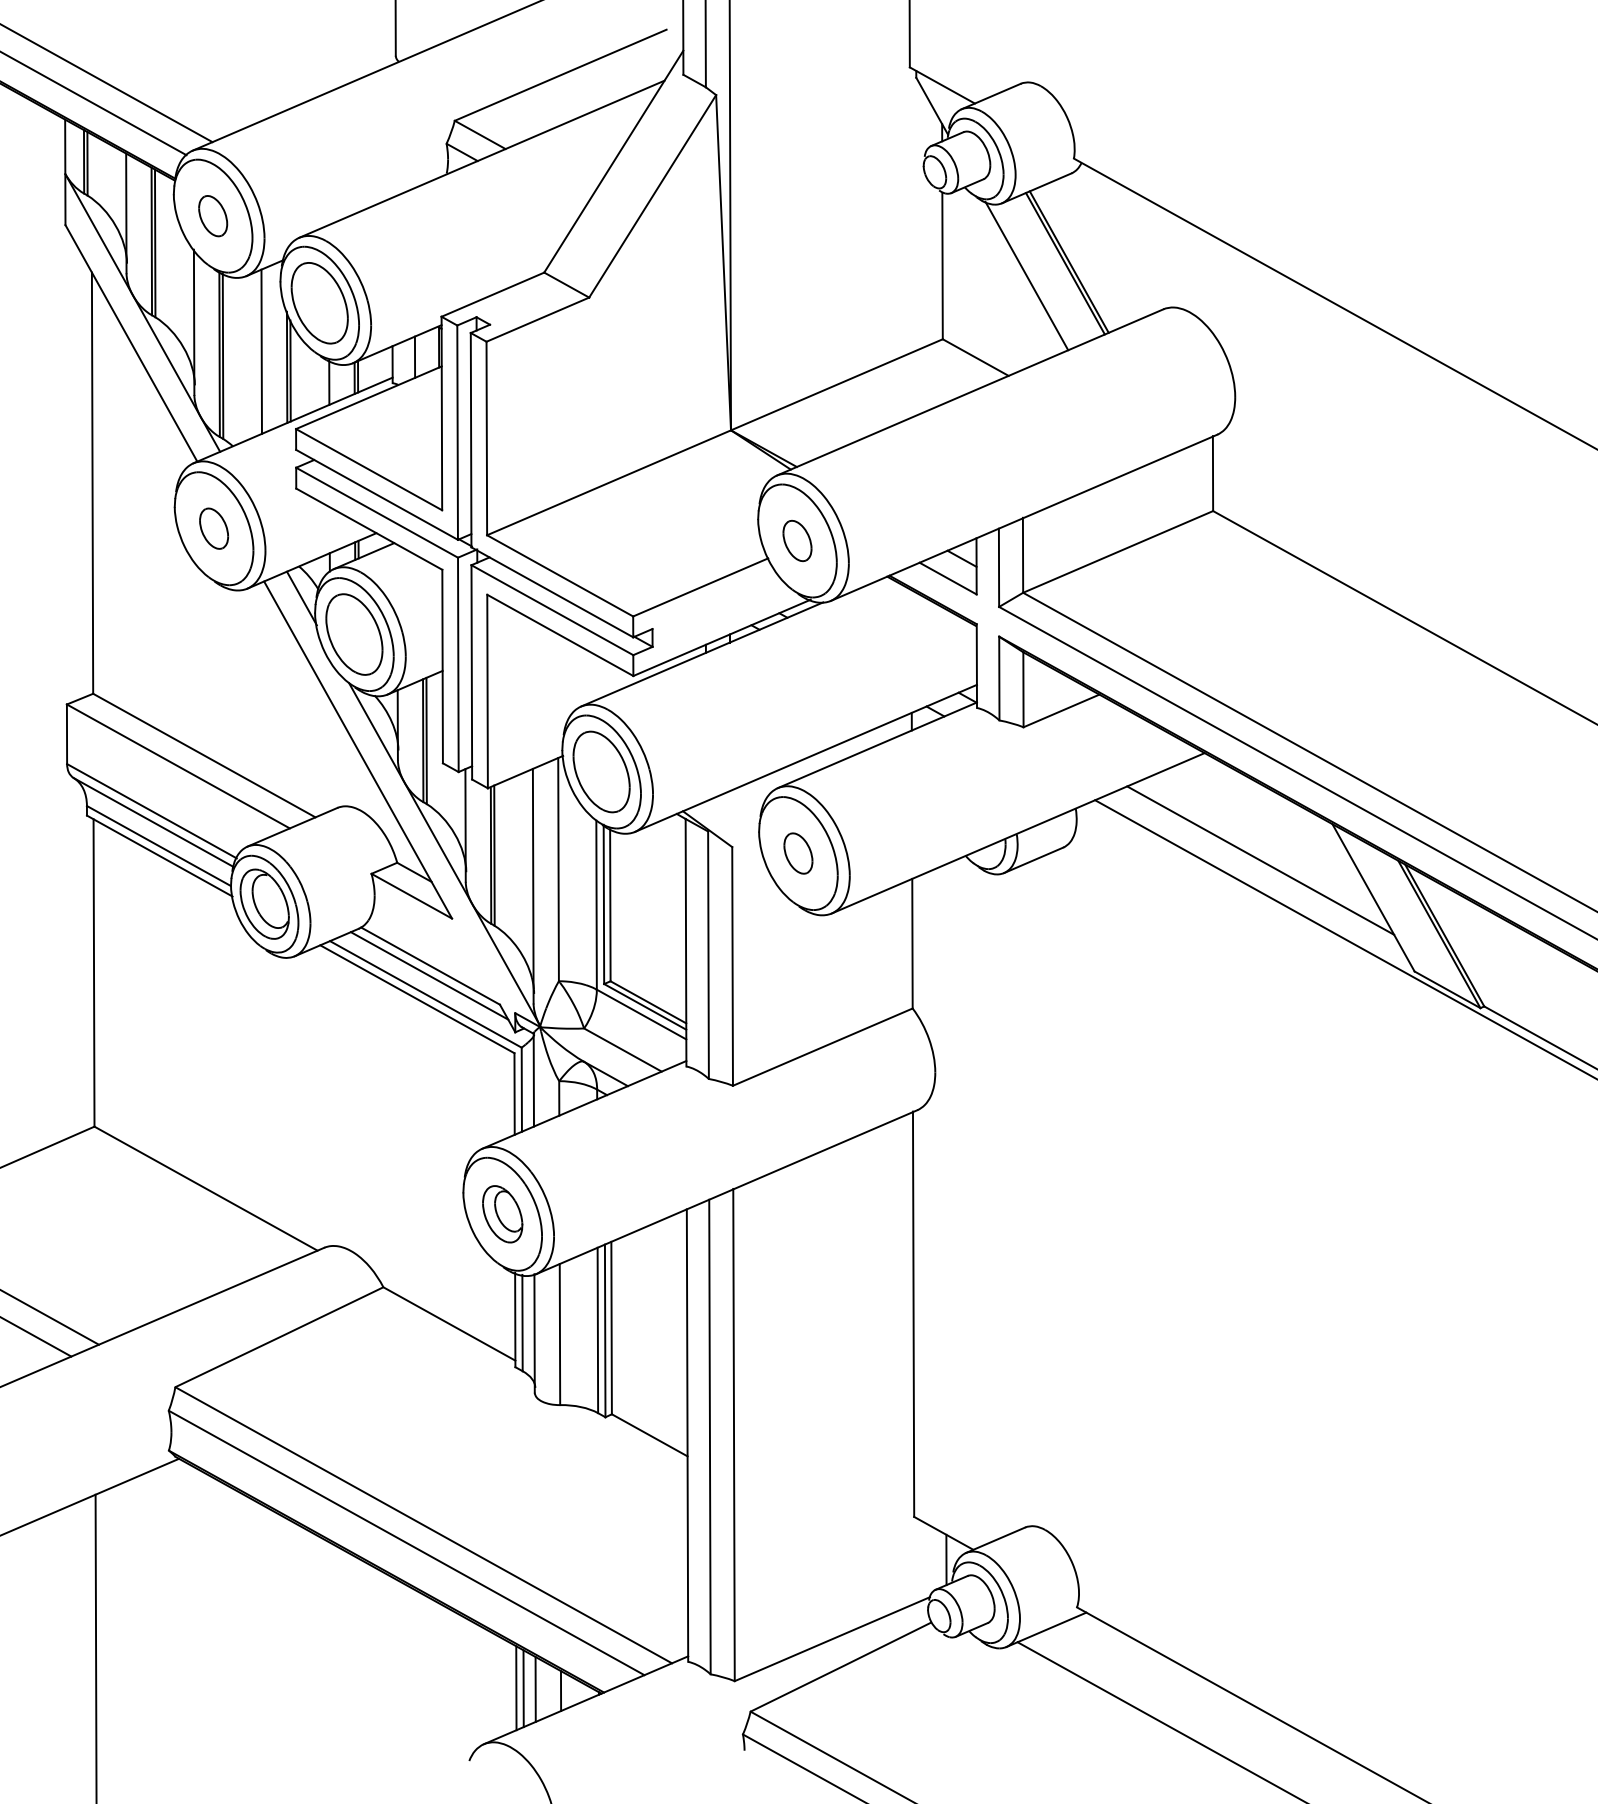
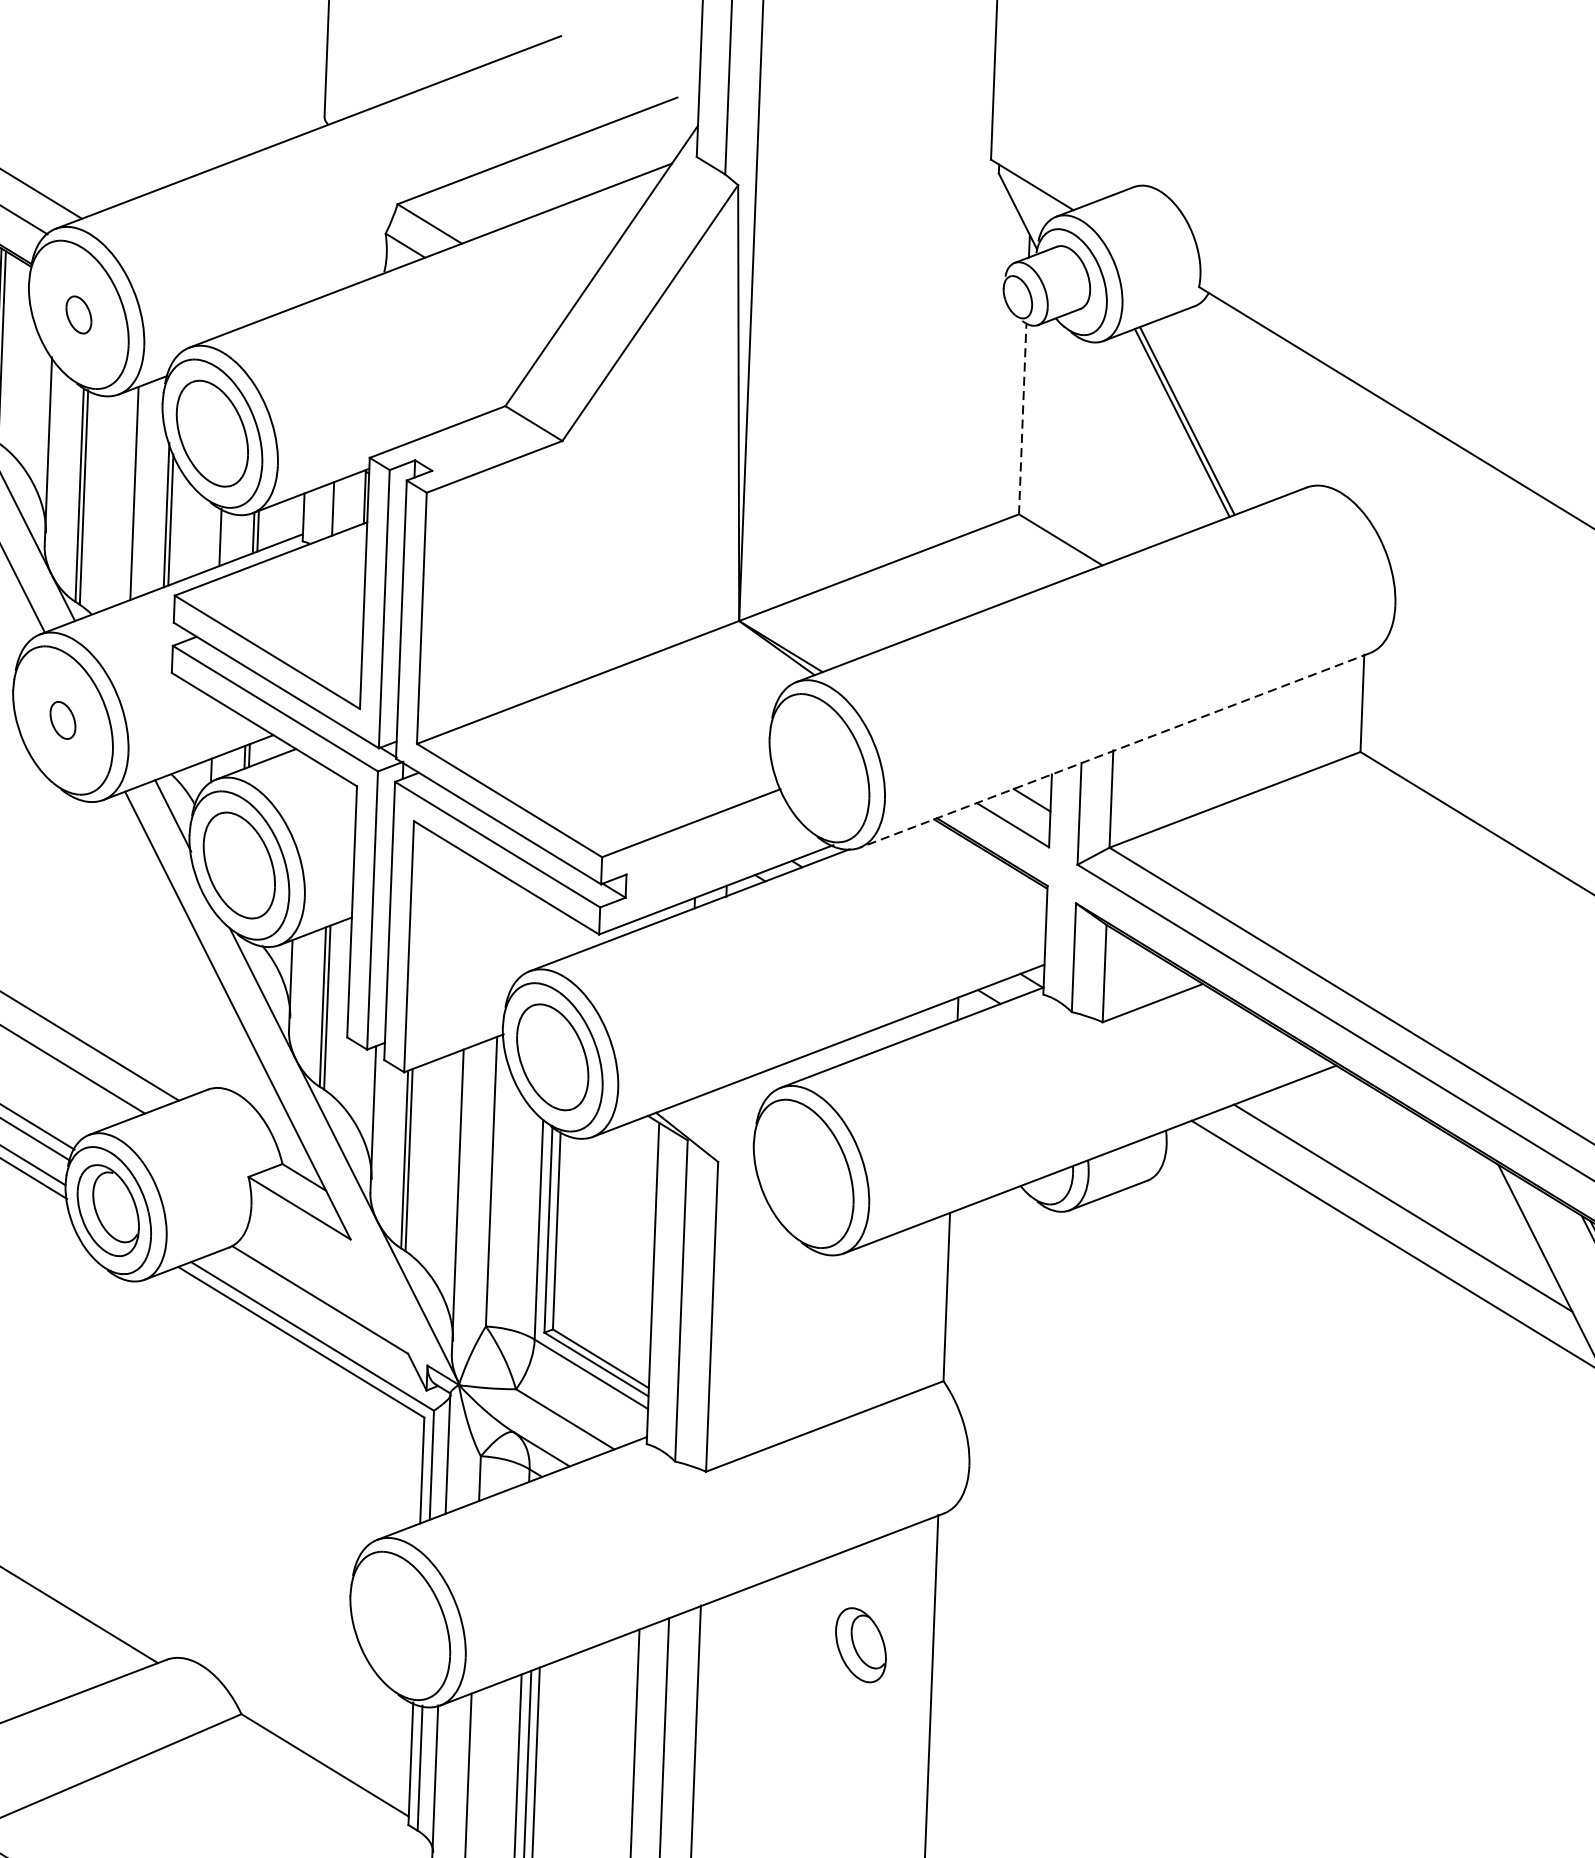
part: (213, 216) -> (79, 315), size x0.7
line: (942, 265) -> (1022, 418), solid -> dashed
line: (1026, 275) -> (1131, 436), removed
line: (1023, 518) -> (1113, 751), solid -> dashed
part: (213, 528) -> (62, 720), size x0.7
part: (797, 540) -> (819, 767), removed
part: (798, 853) -> (803, 1173), removed
line: (429, 975) -> (318, 1312), removed
part: (502, 1214) -> (860, 1645), moved

